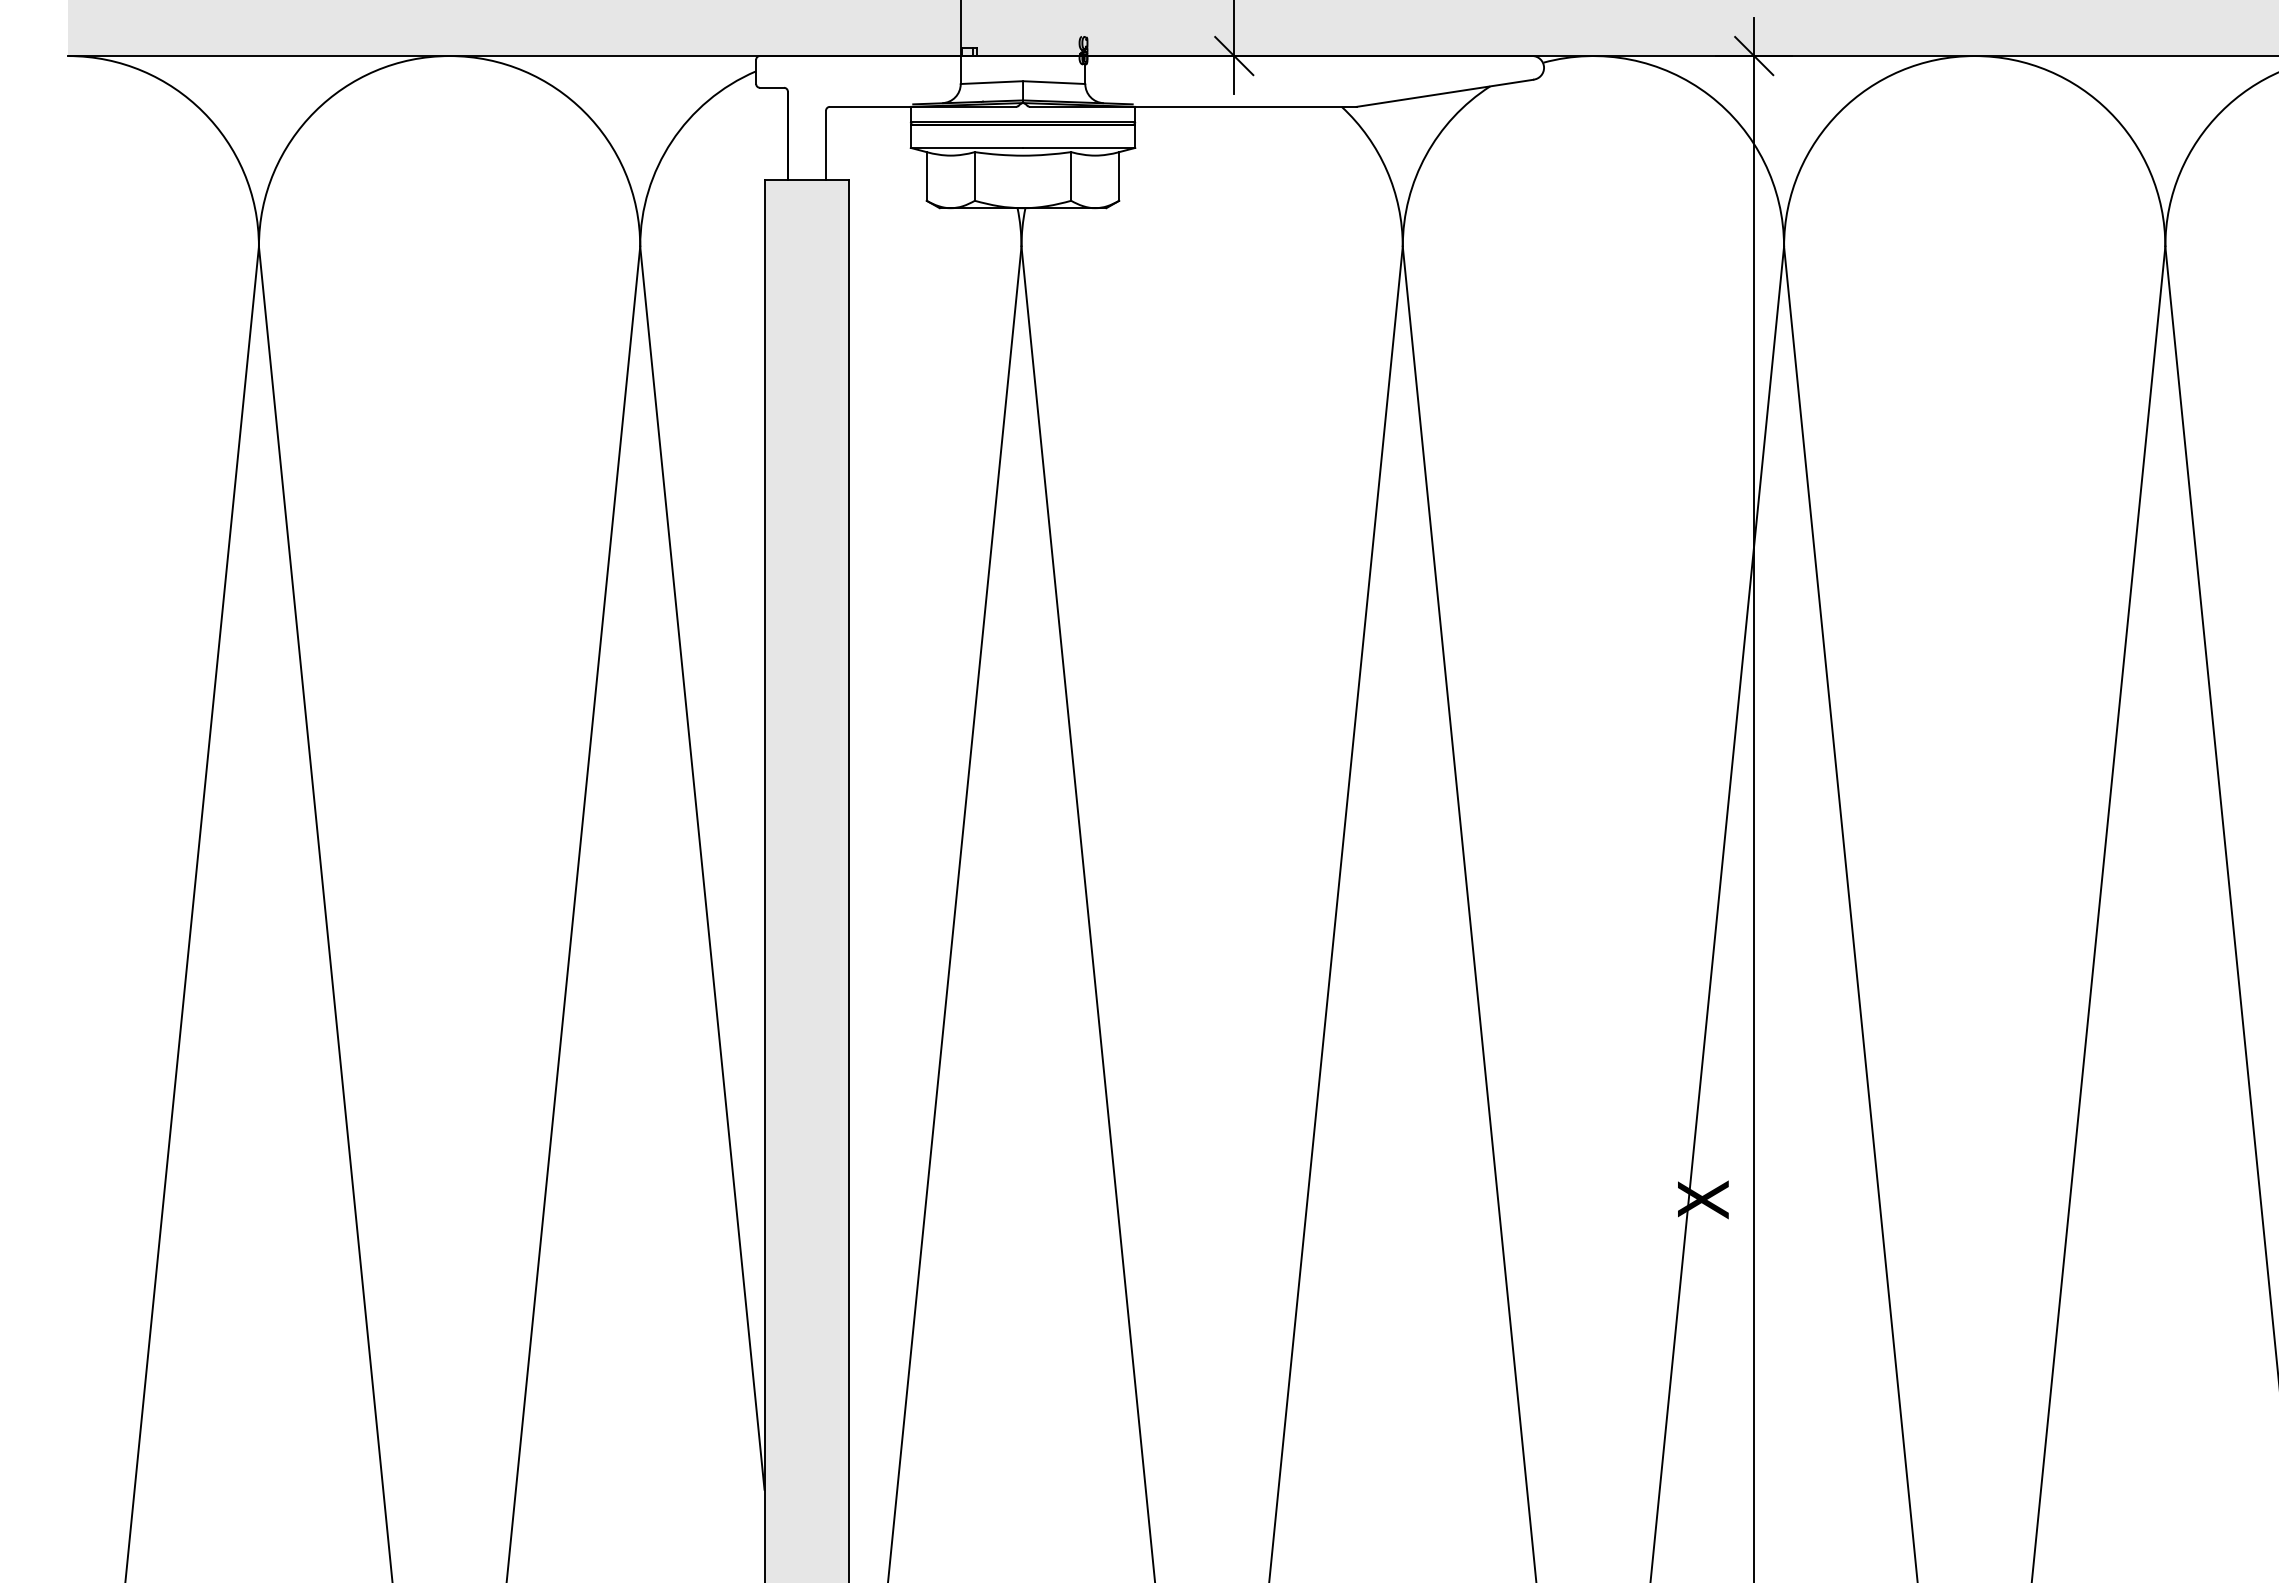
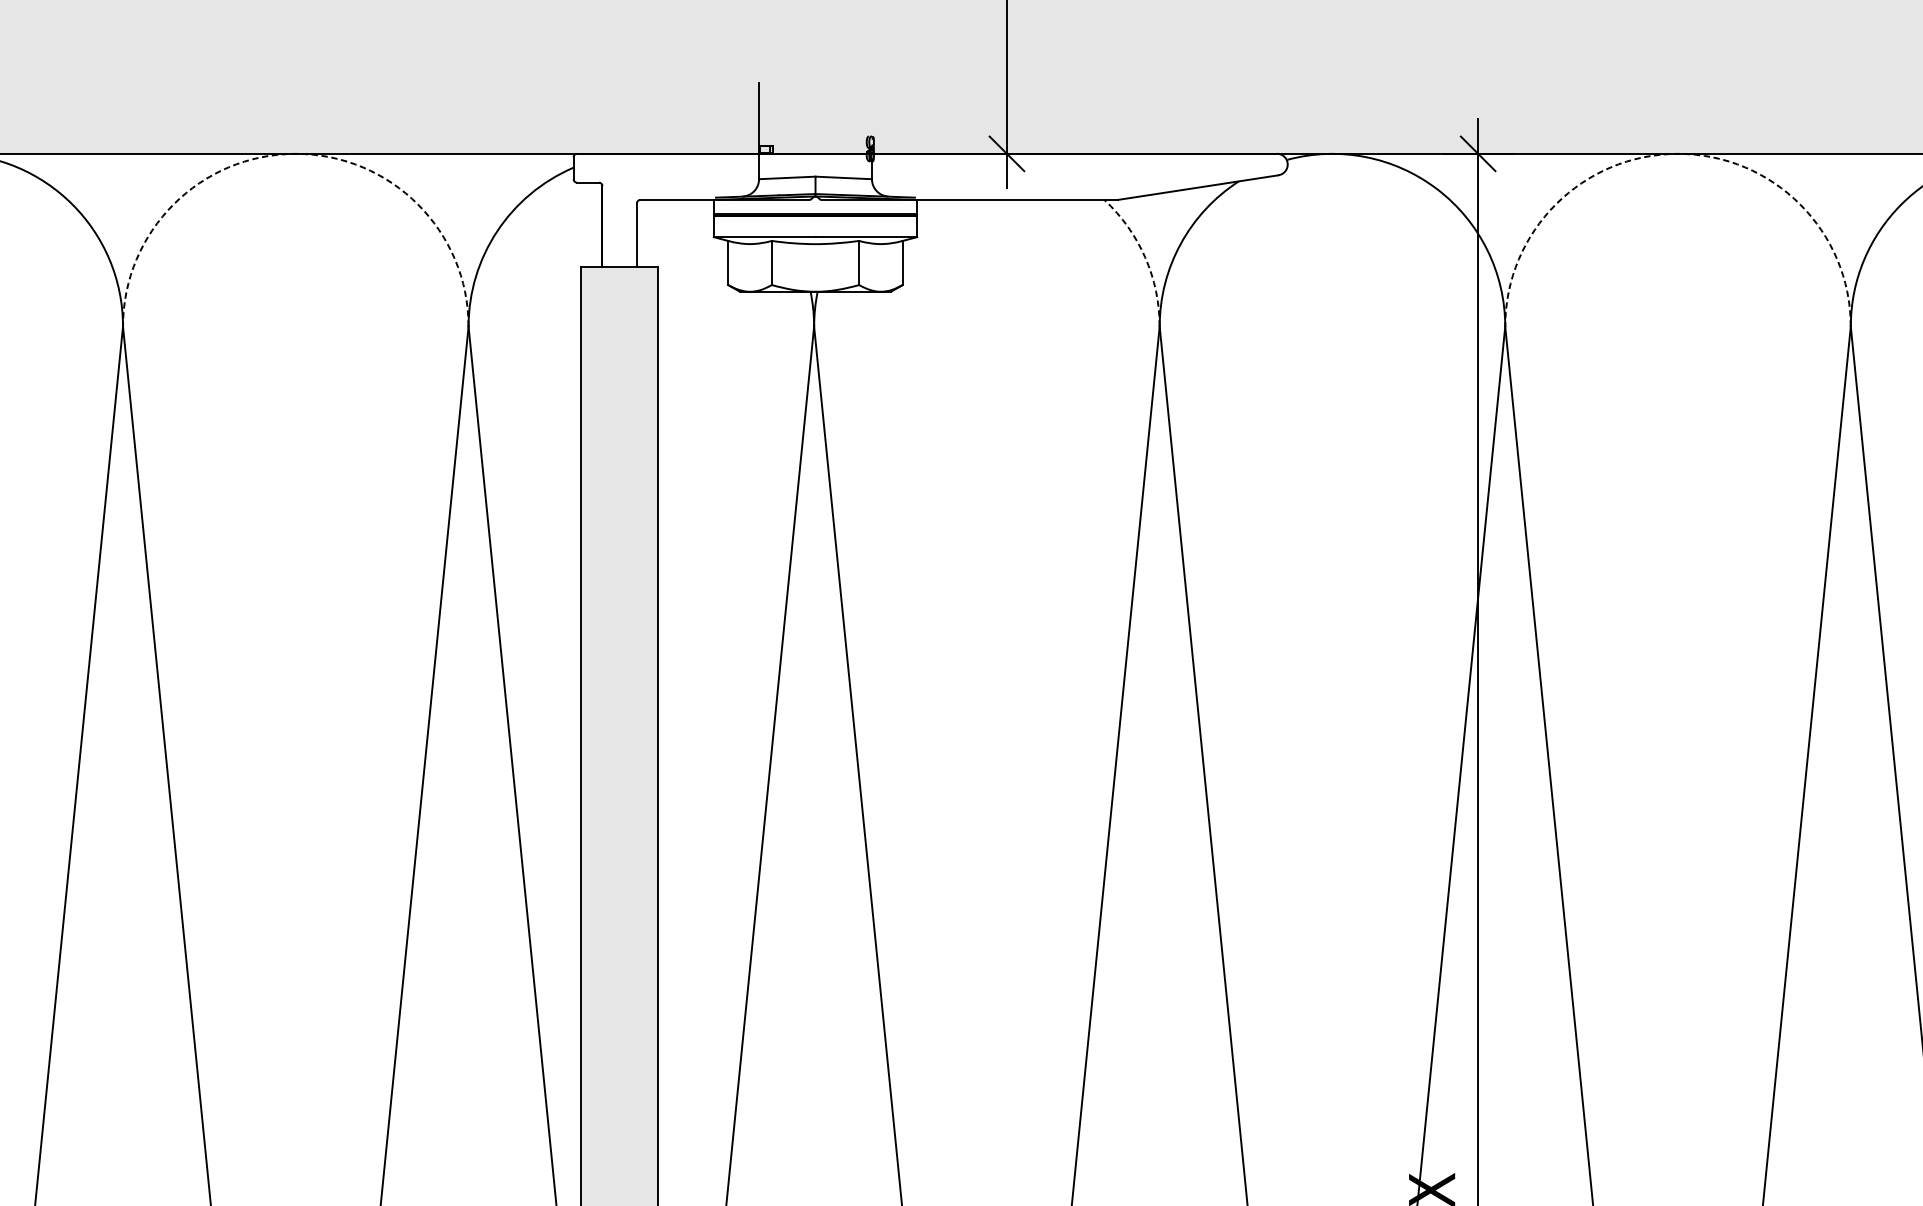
arc: (449, 56) -> (295, 154), solid -> dashed
arc: (1974, 56) -> (1677, 154), solid -> dashed
arc: (1386, 170) -> (1144, 257), solid -> dashed

